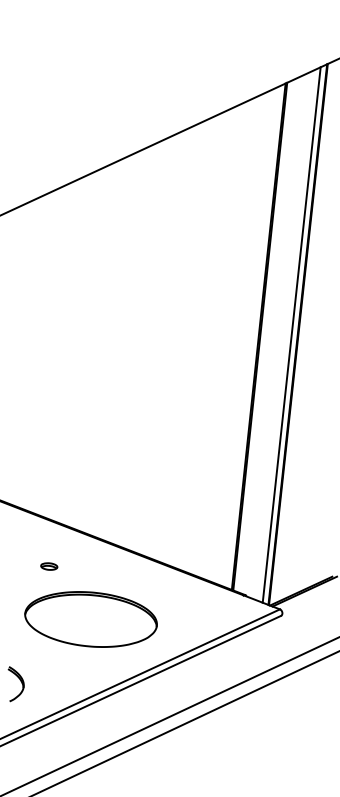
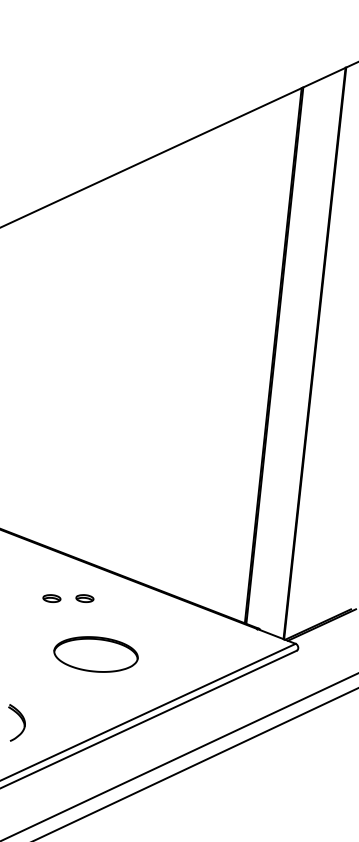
line: (291, 334) -> (307, 353), removed
part: (80, 566) -> (84, 598), added
part: (90, 619) -> (95, 654), size x0.6

